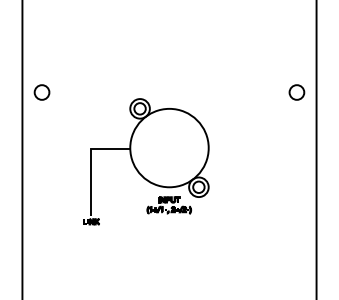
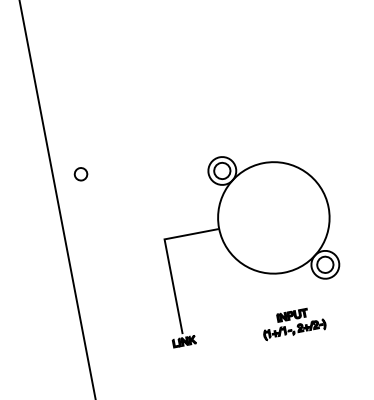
part: (41, 92) -> (80, 174), size x0.6
part: (169, 205) -> (293, 323), moved

